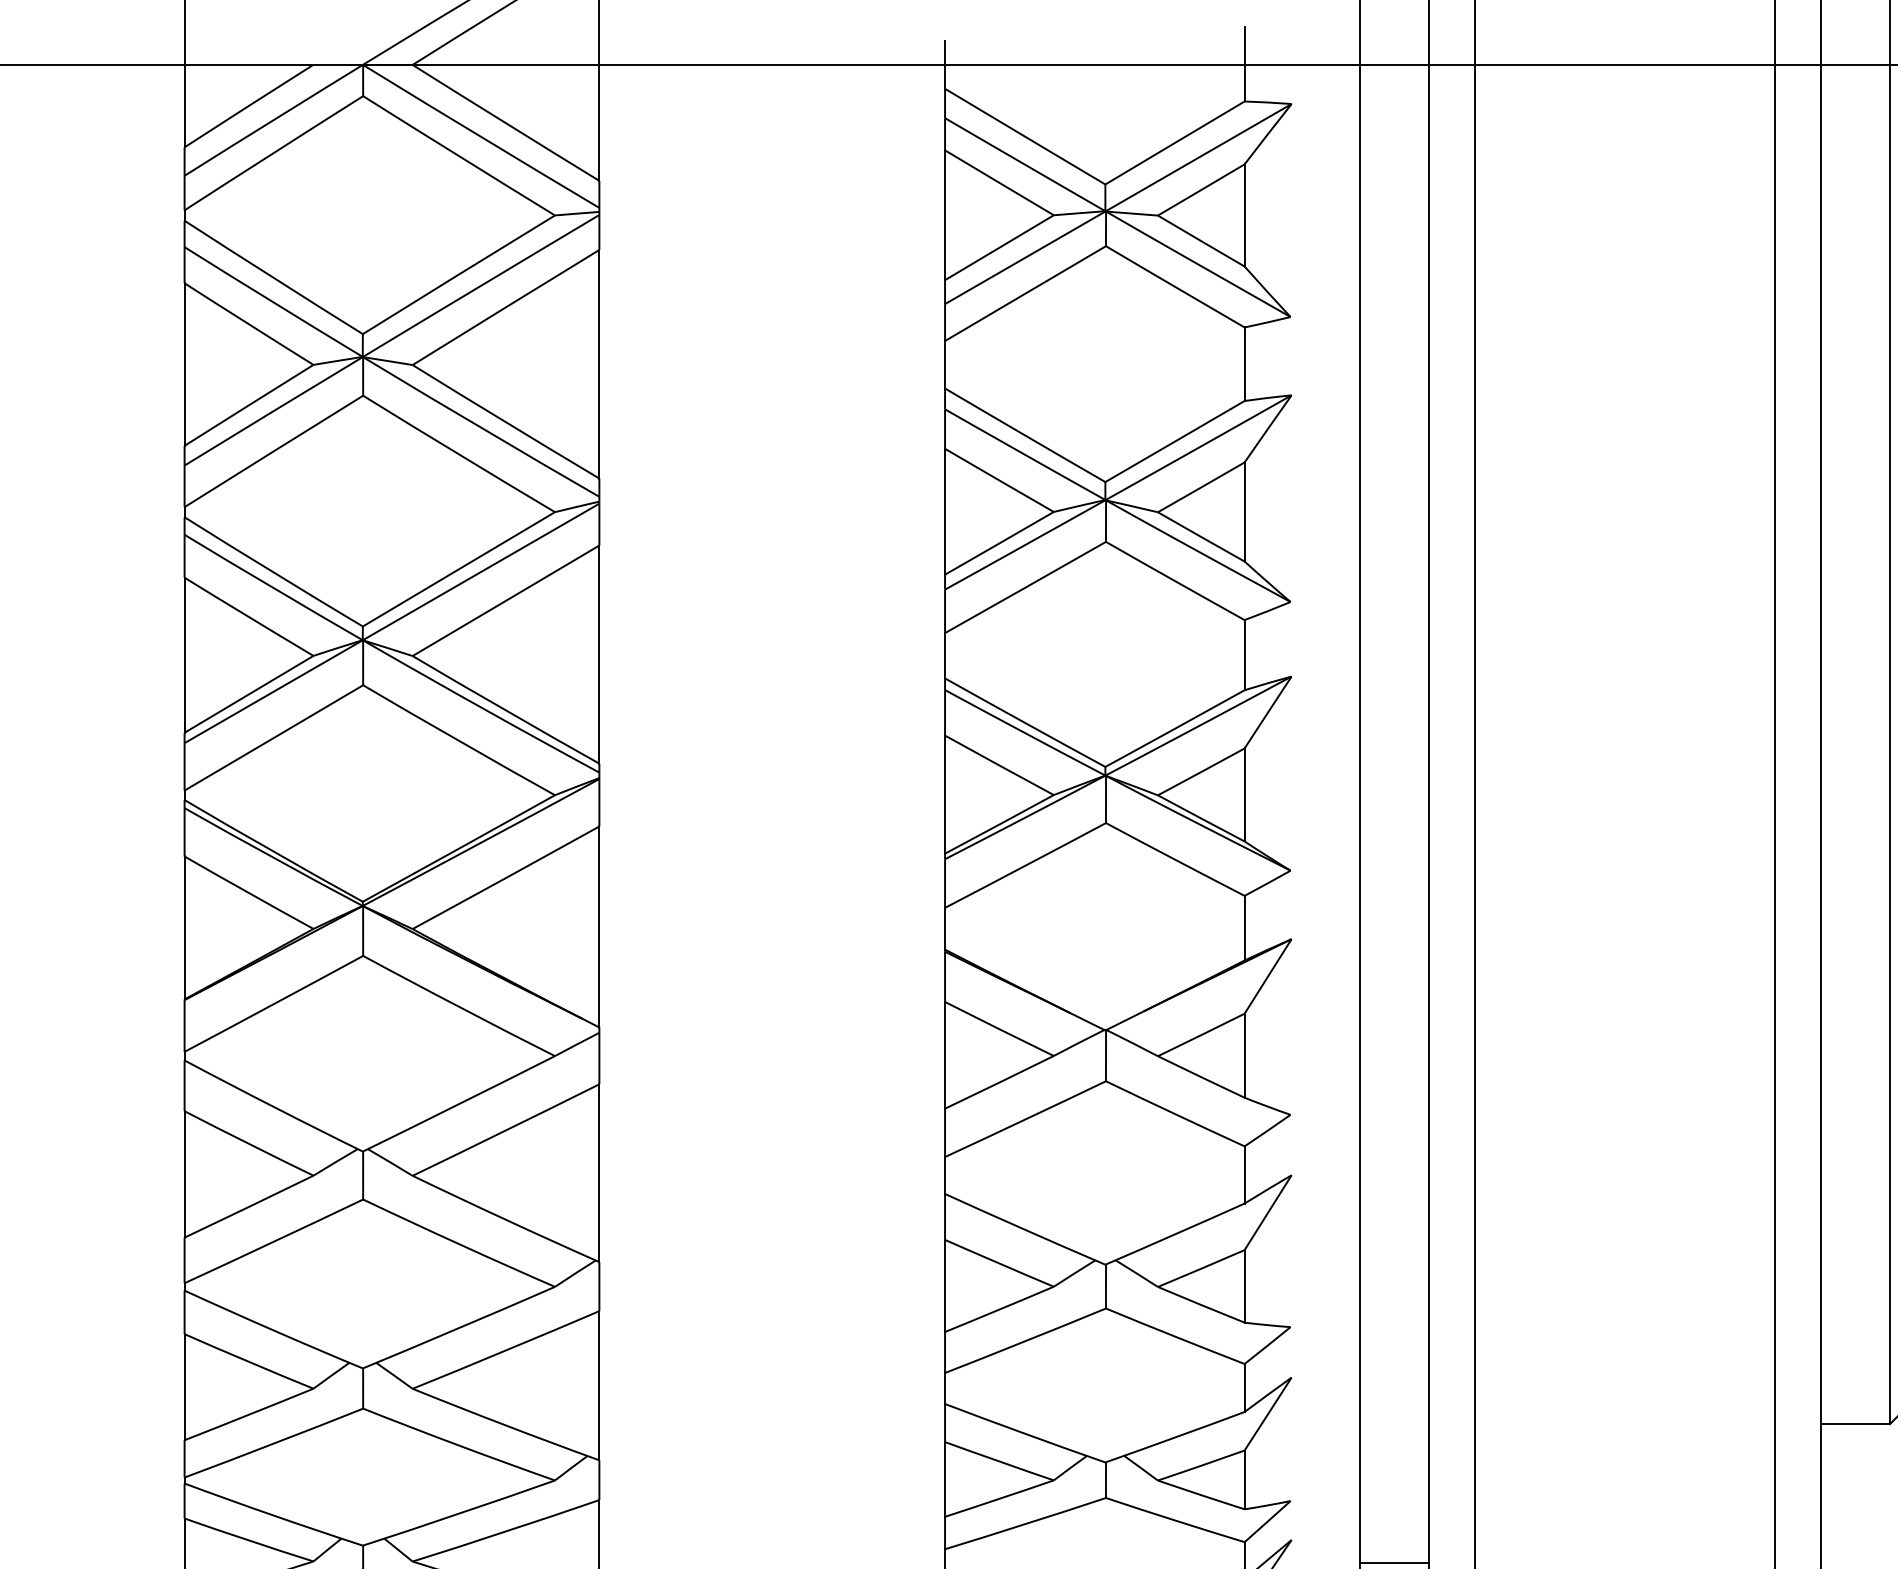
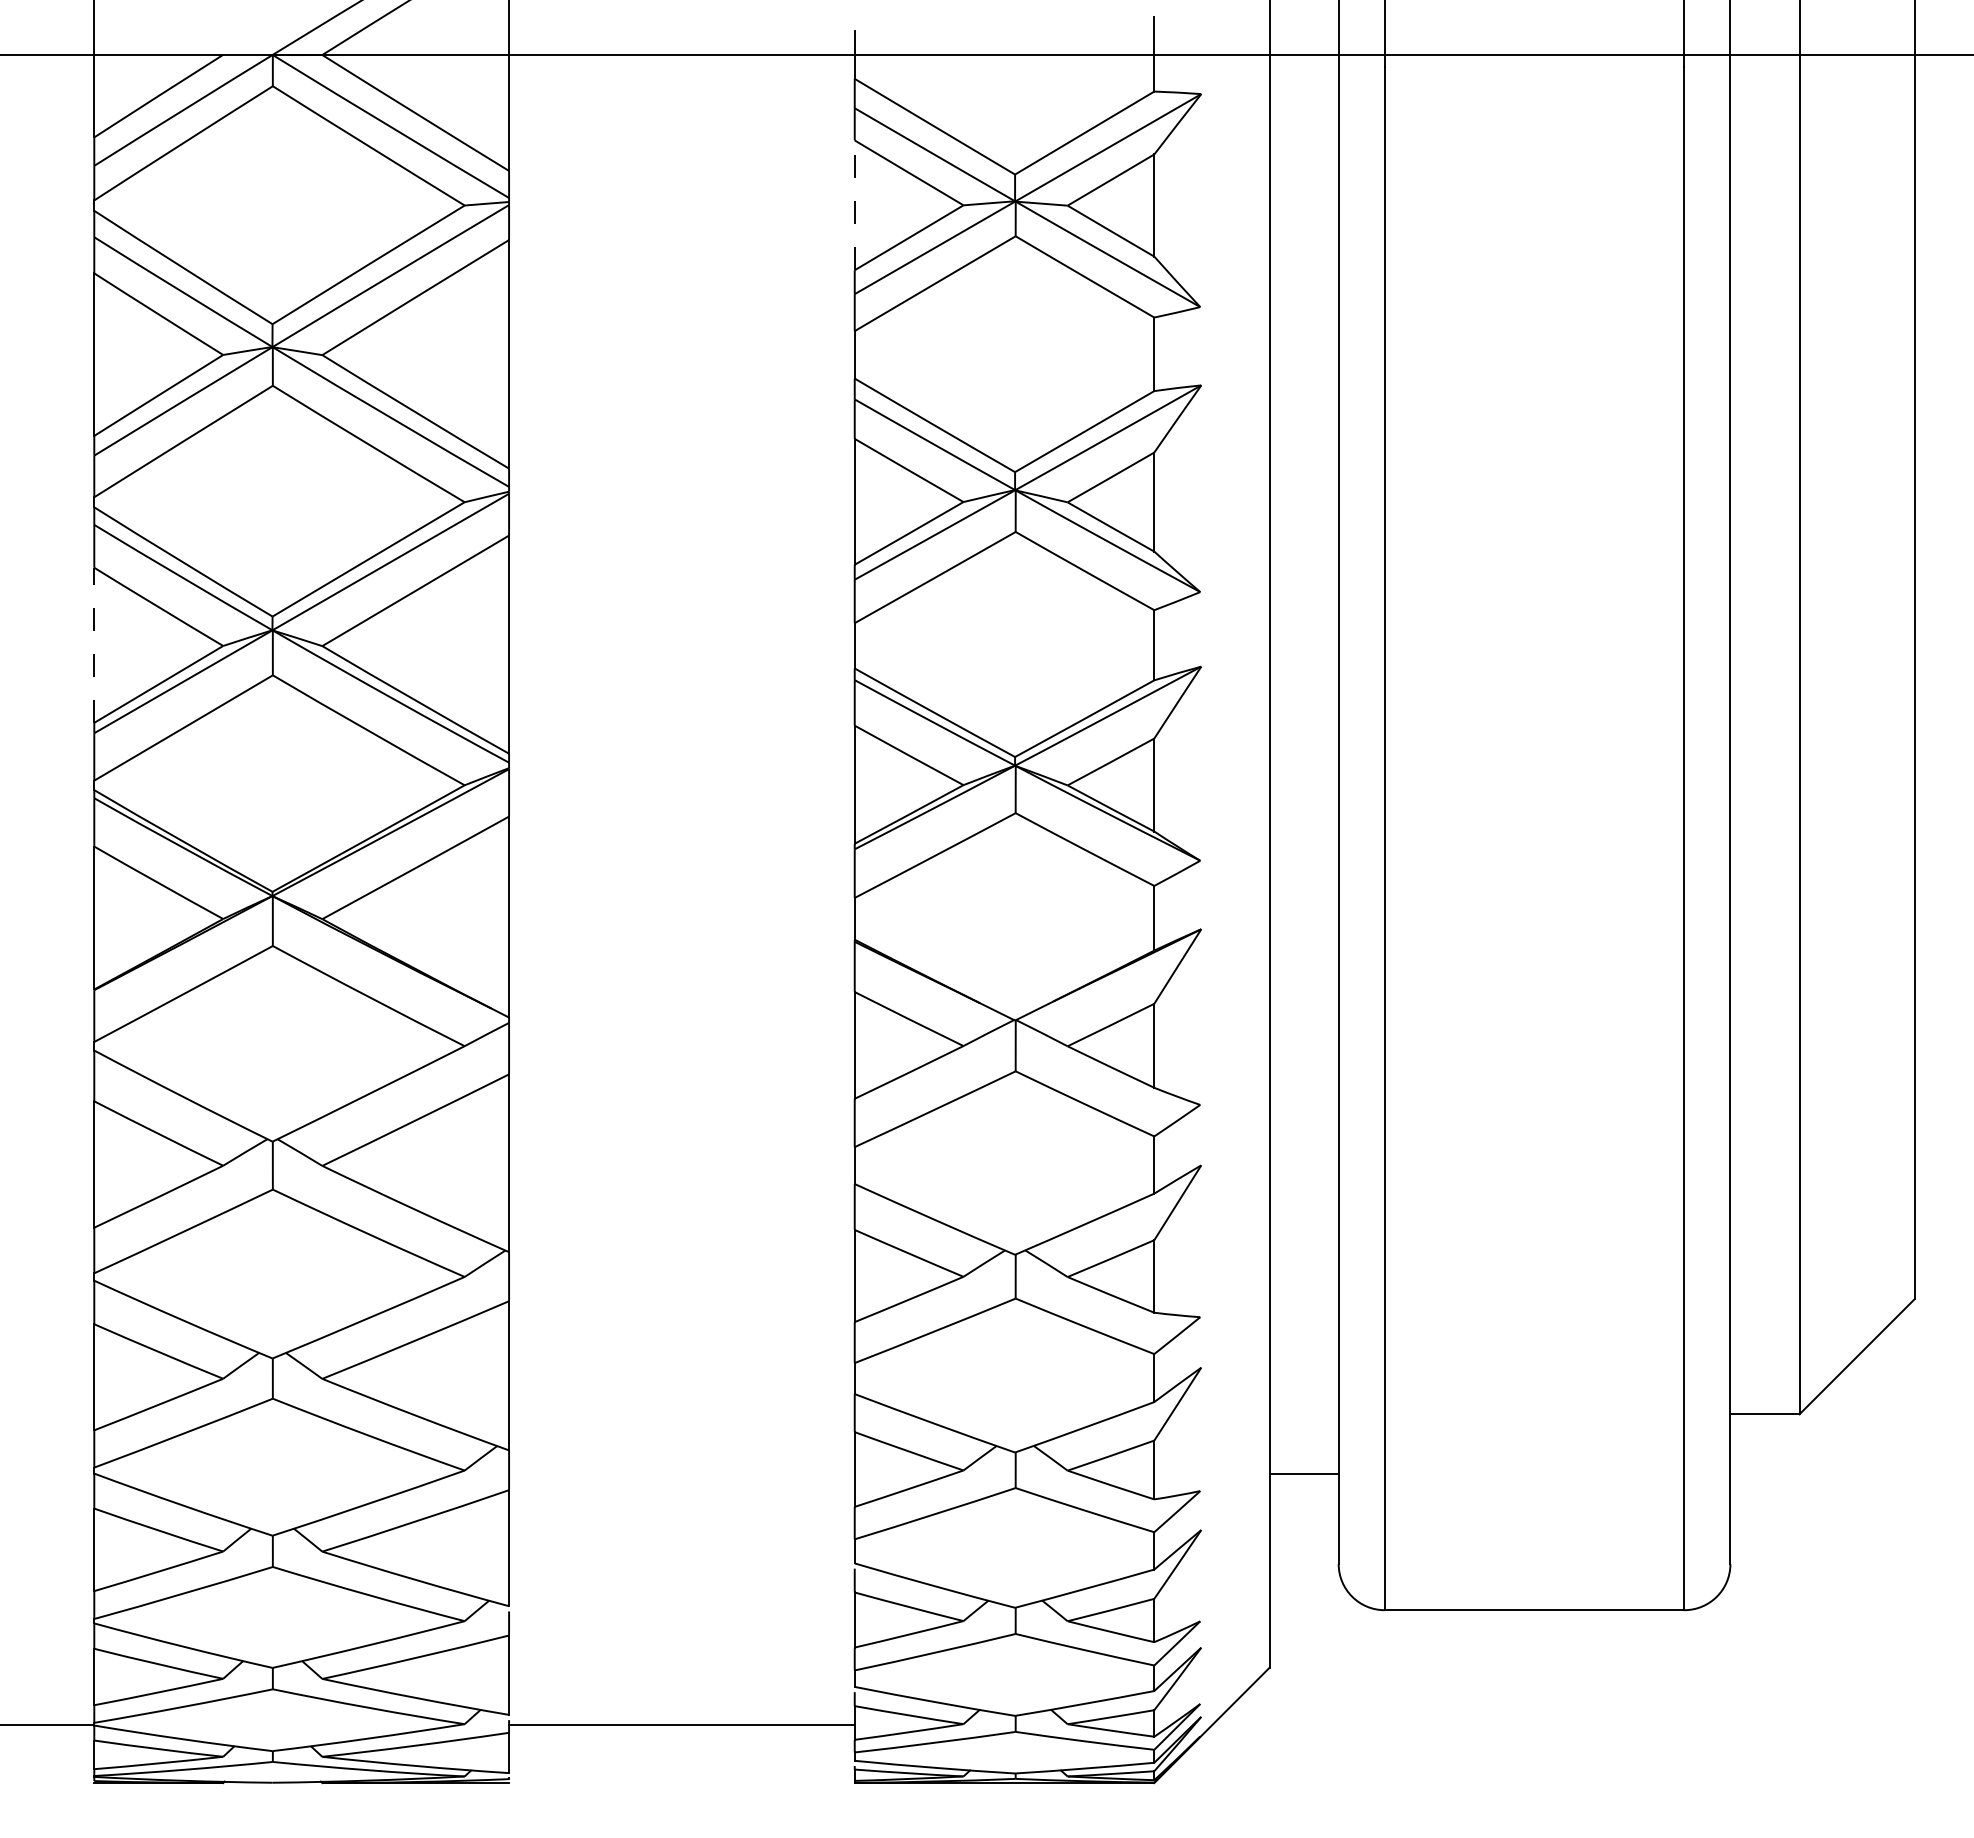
line: (944, 215) -> (854, 205), solid -> dashed
line: (184, 655) -> (94, 645), solid -> dashed
line: (1393, 1562) -> (1303, 1473), moved

